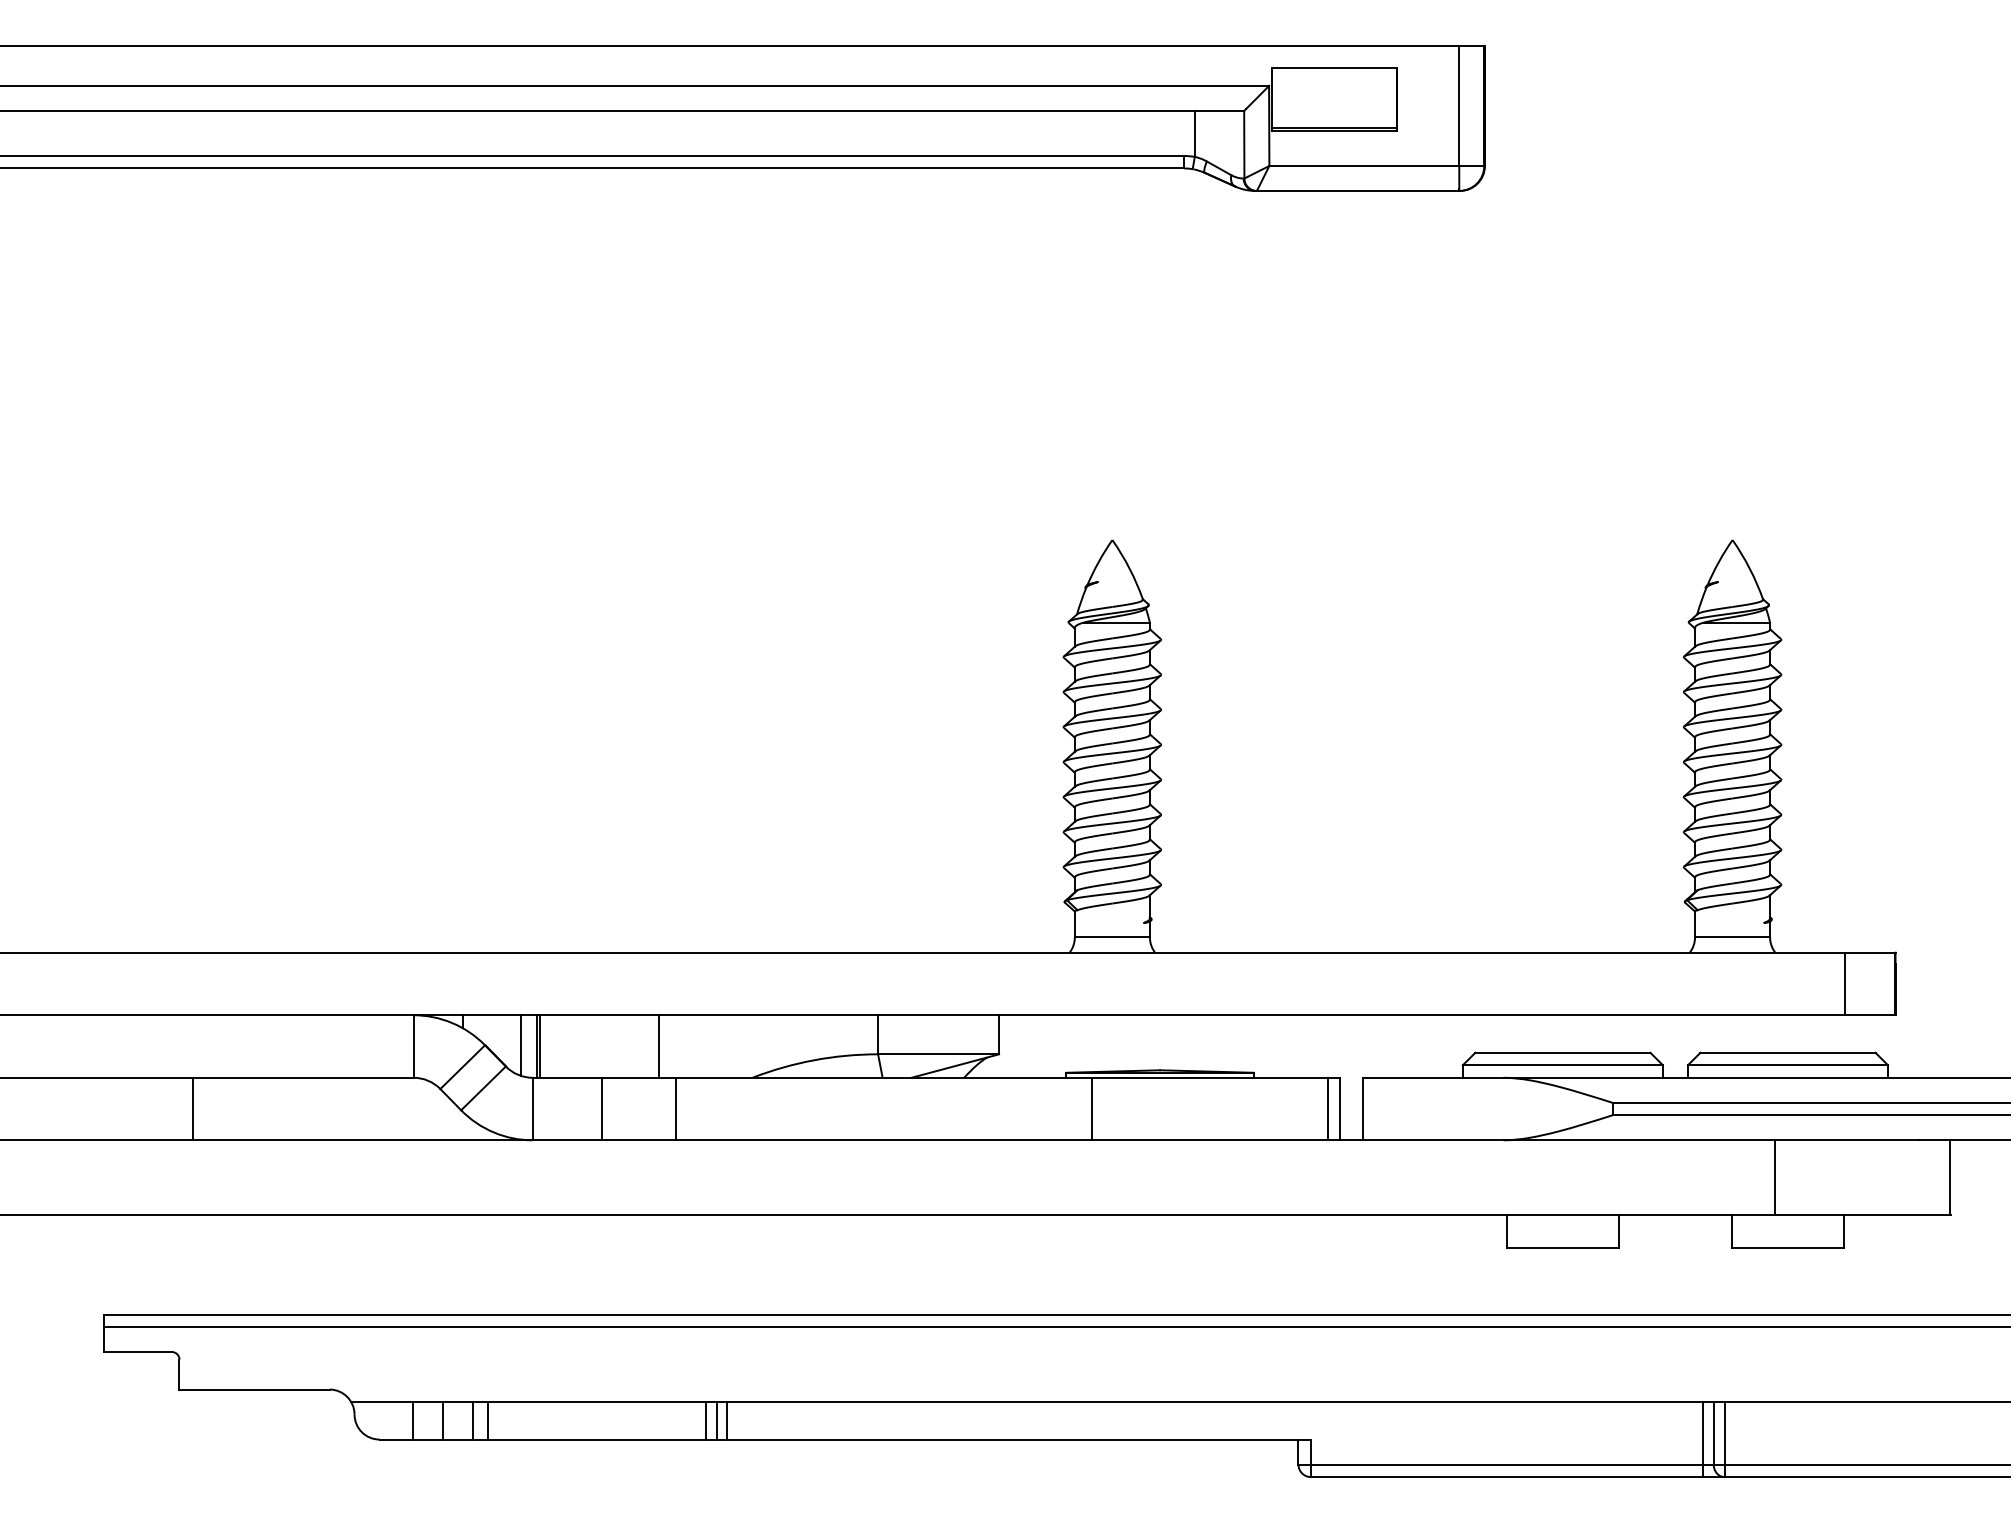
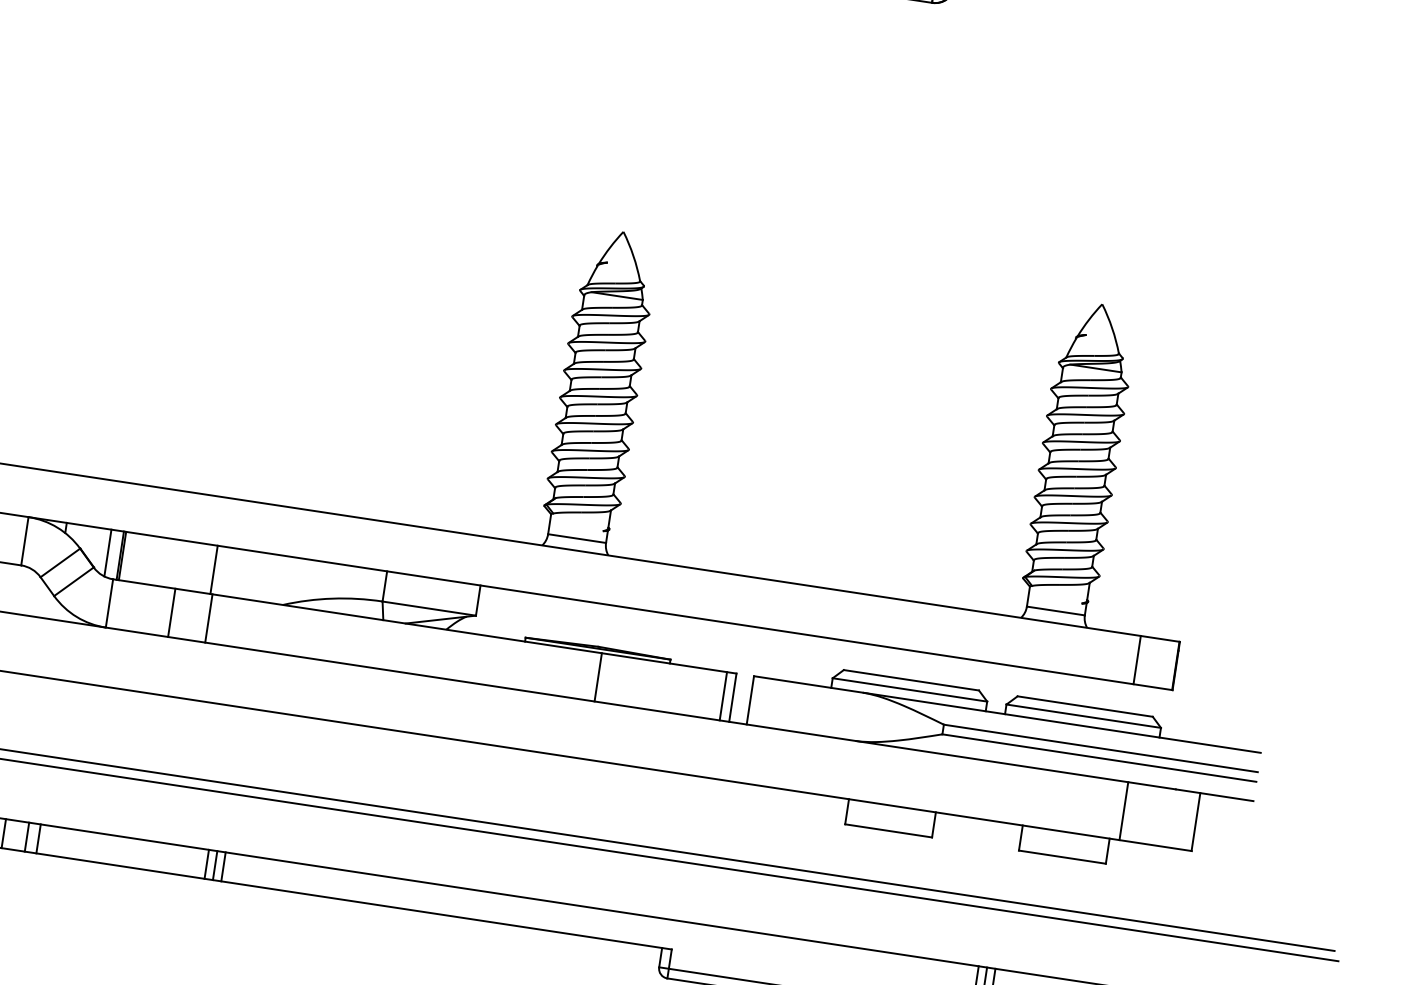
line: (602, 1108) -> (209, 618), moved
line: (676, 1108) -> (171, 612), moved
line: (1091, 1108) -> (598, 676), moved
line: (1775, 1177) -> (1124, 810), moved

